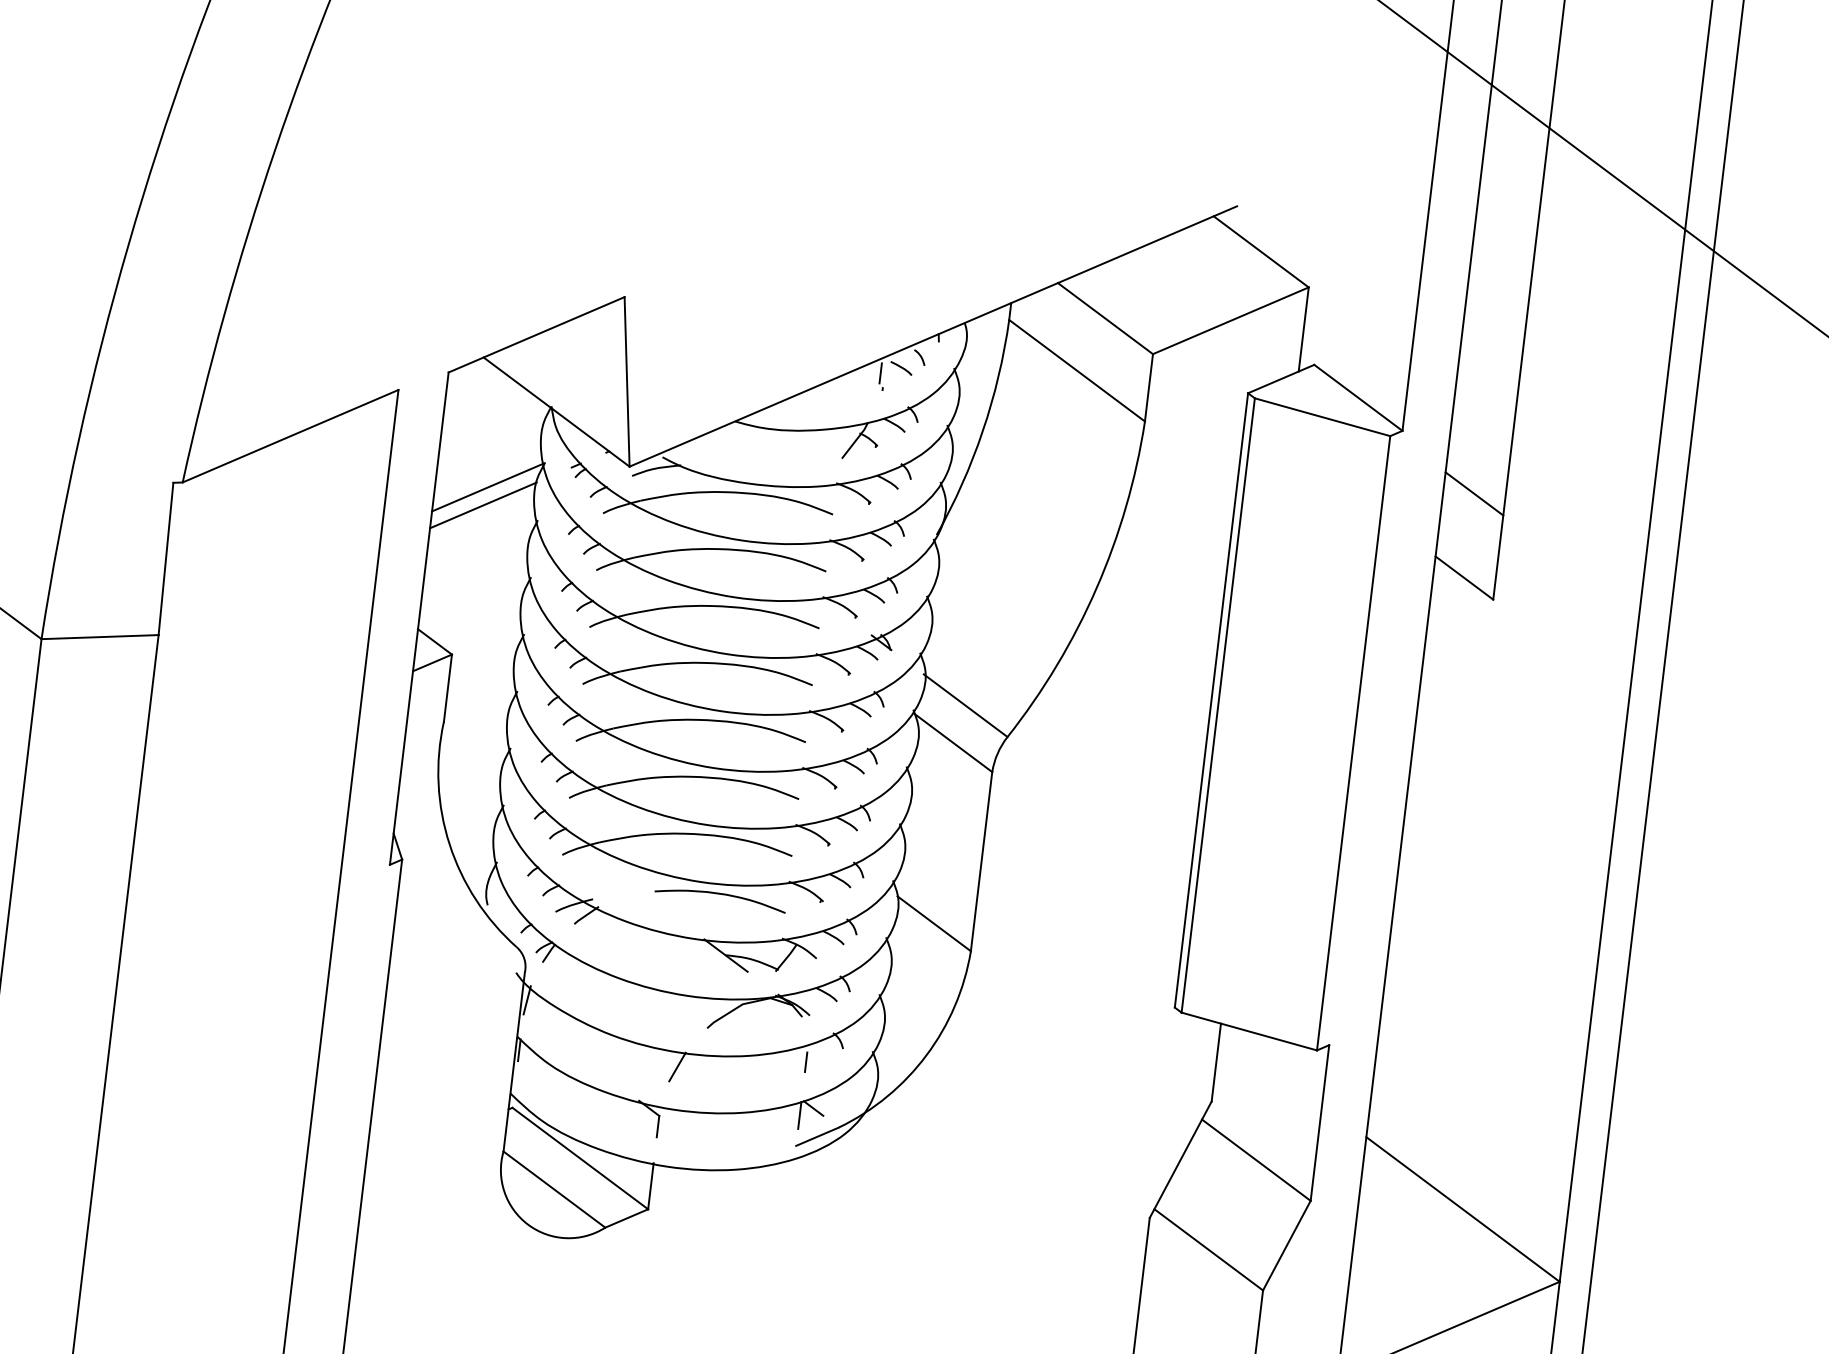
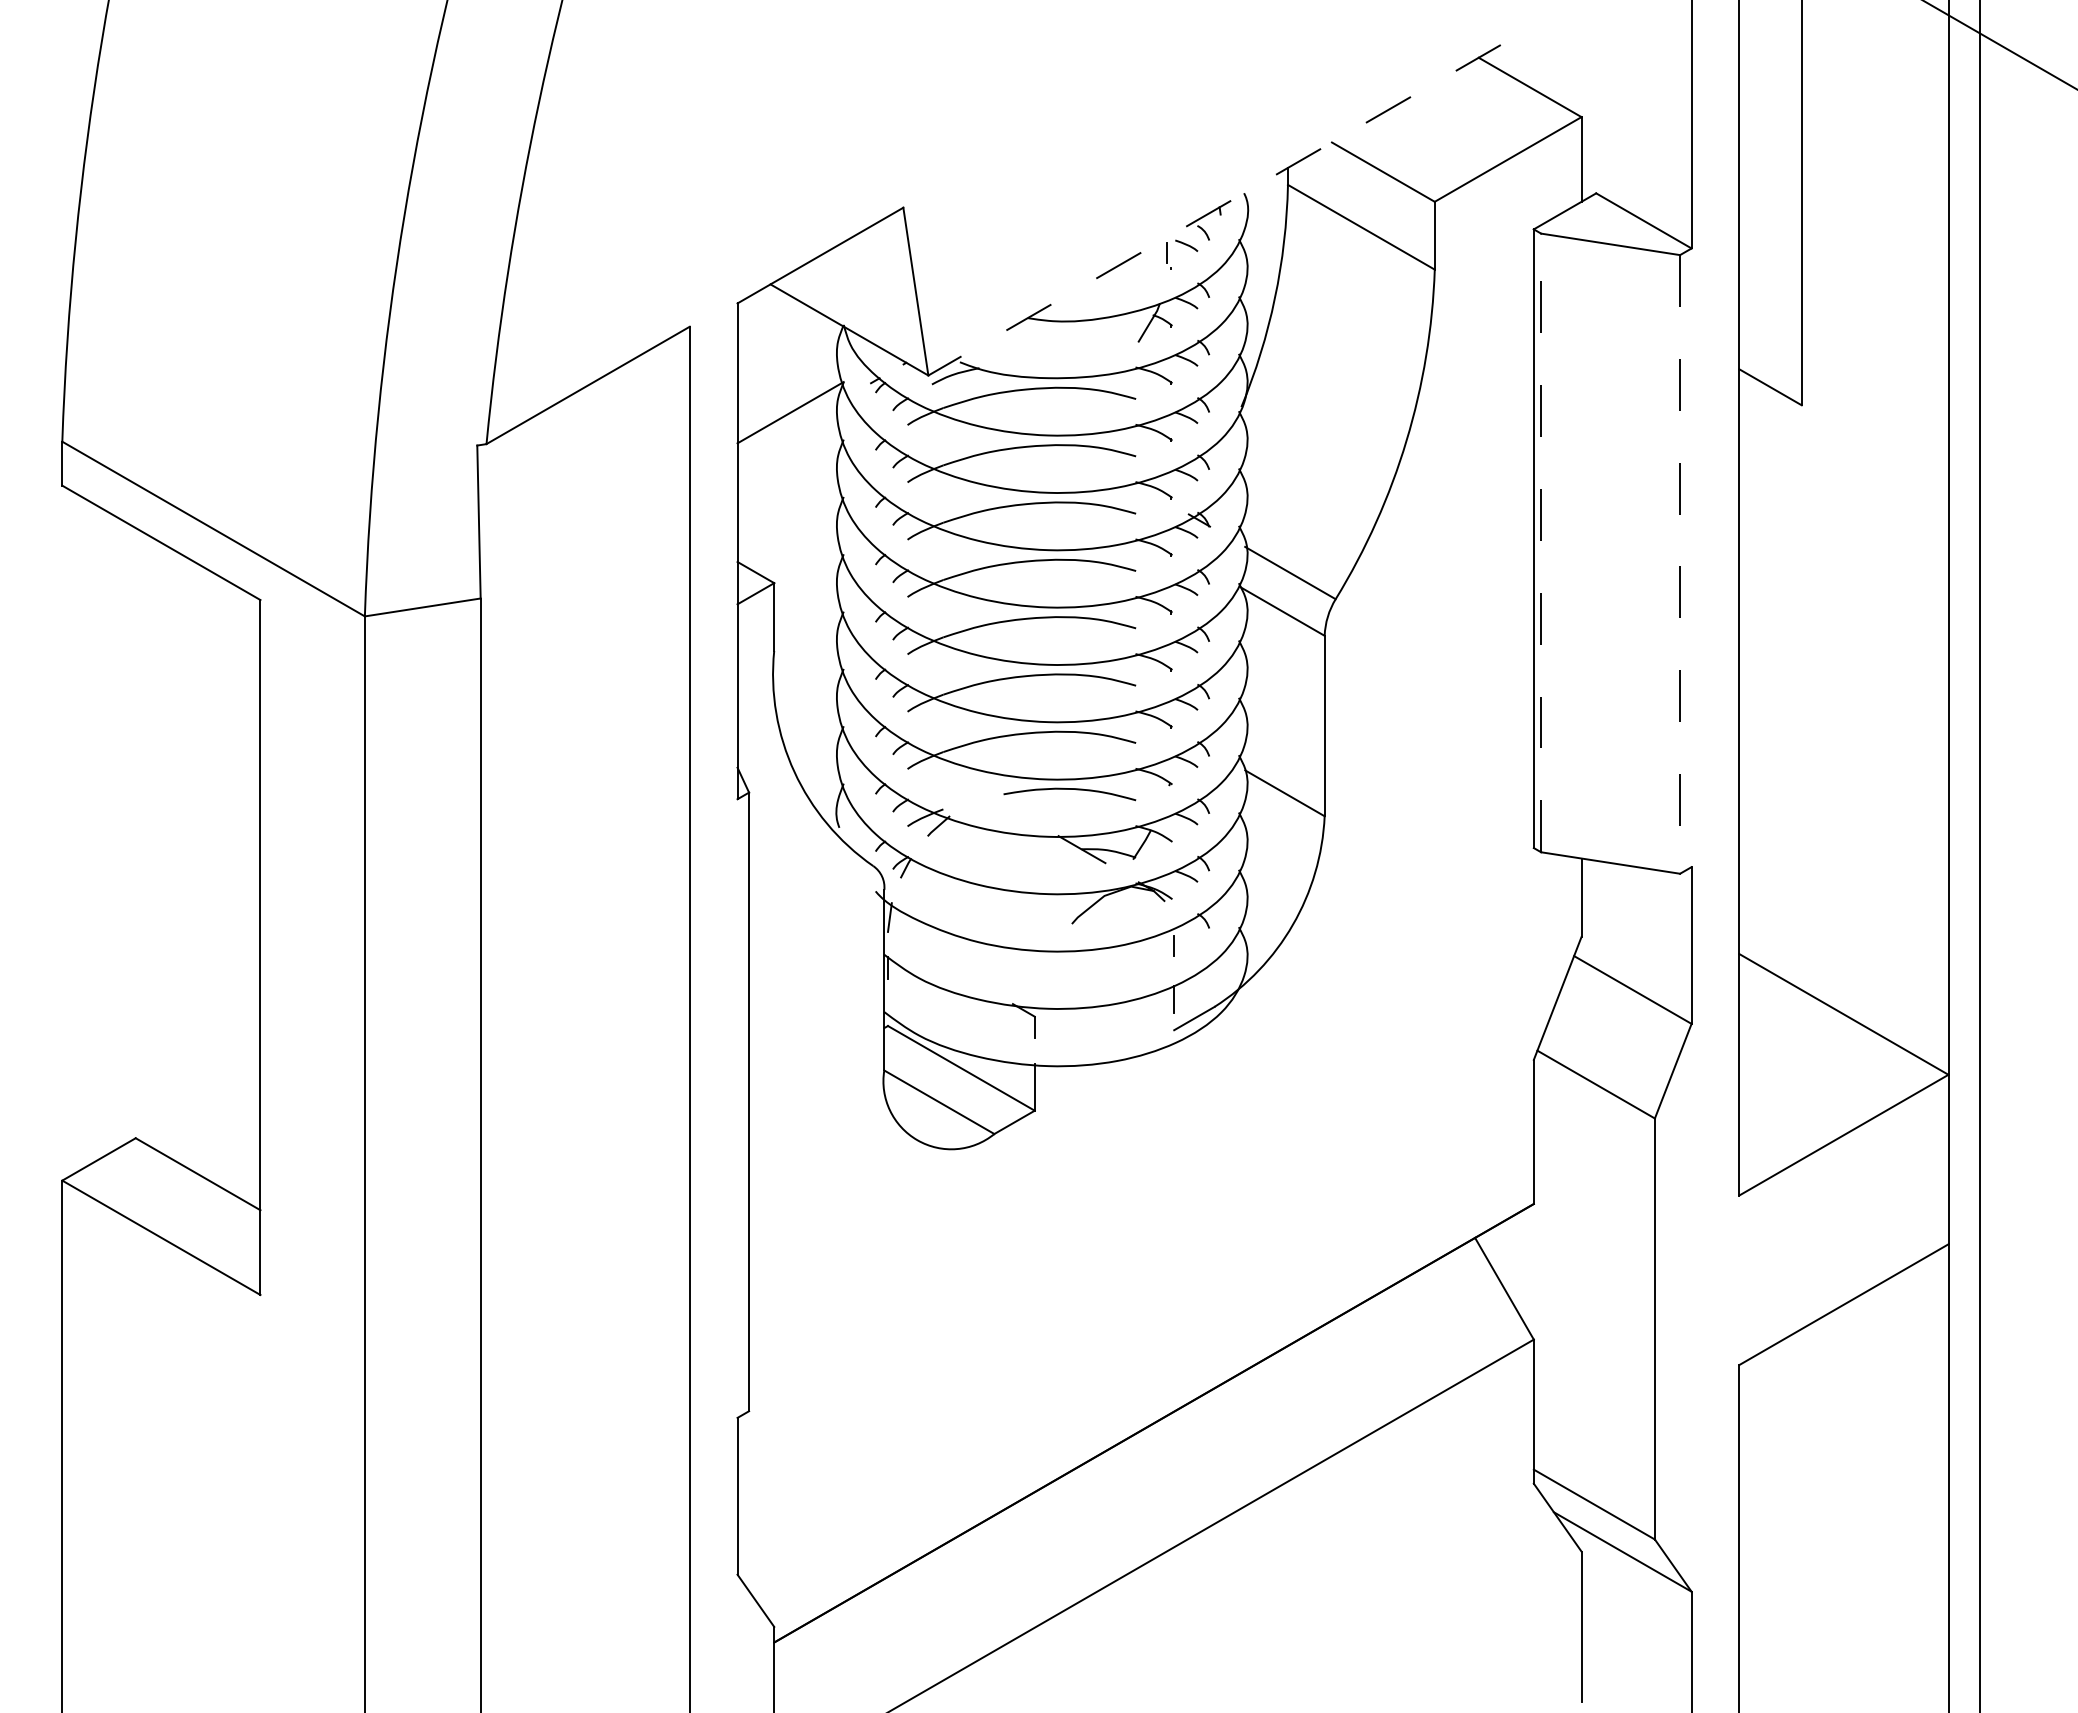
line: (933, 336) -> (1214, 210), solid -> dashed
line: (1474, 493) -> (1770, 302), removed
line: (483, 505) -> (787, 431), removed
line: (1218, 705) -> (1541, 542), solid -> dashed
line: (1354, 743) -> (1680, 564), solid -> dashed
line: (677, 1066) -> (1046, 965), removed
line: (812, 1108) -> (1186, 991), removed

